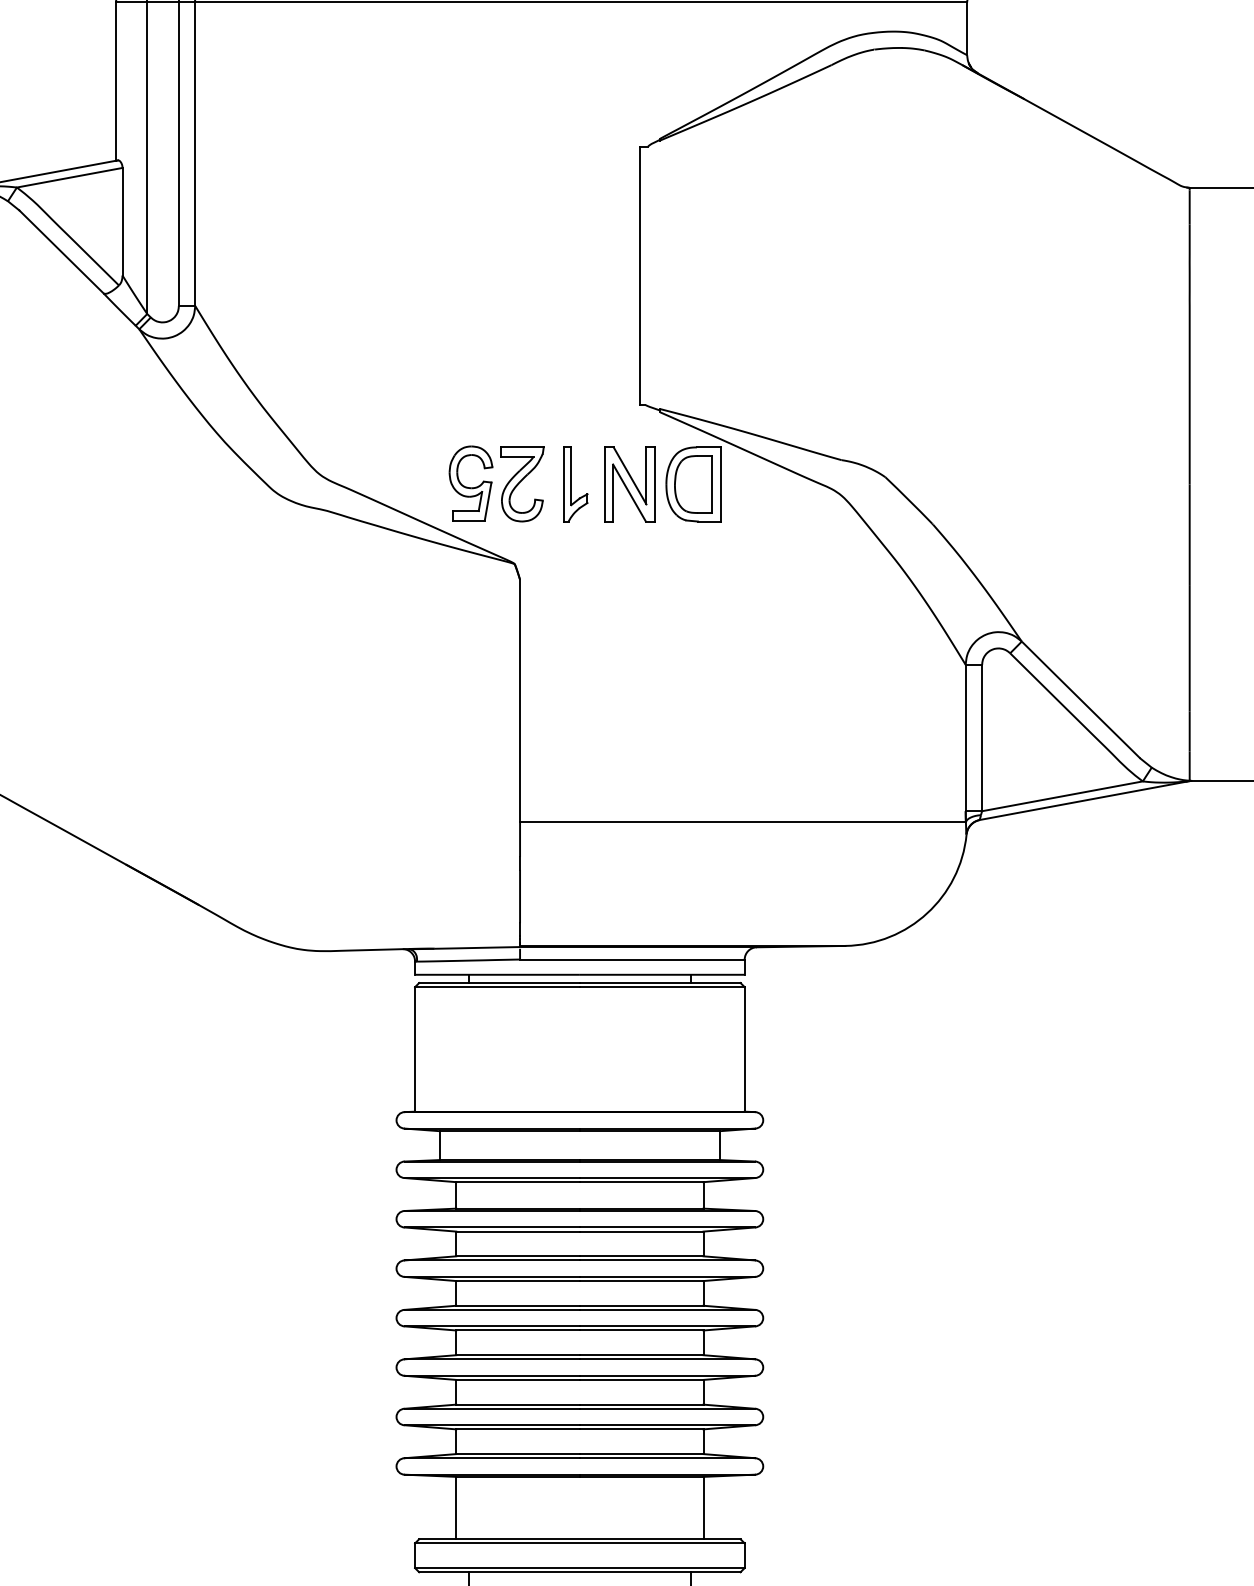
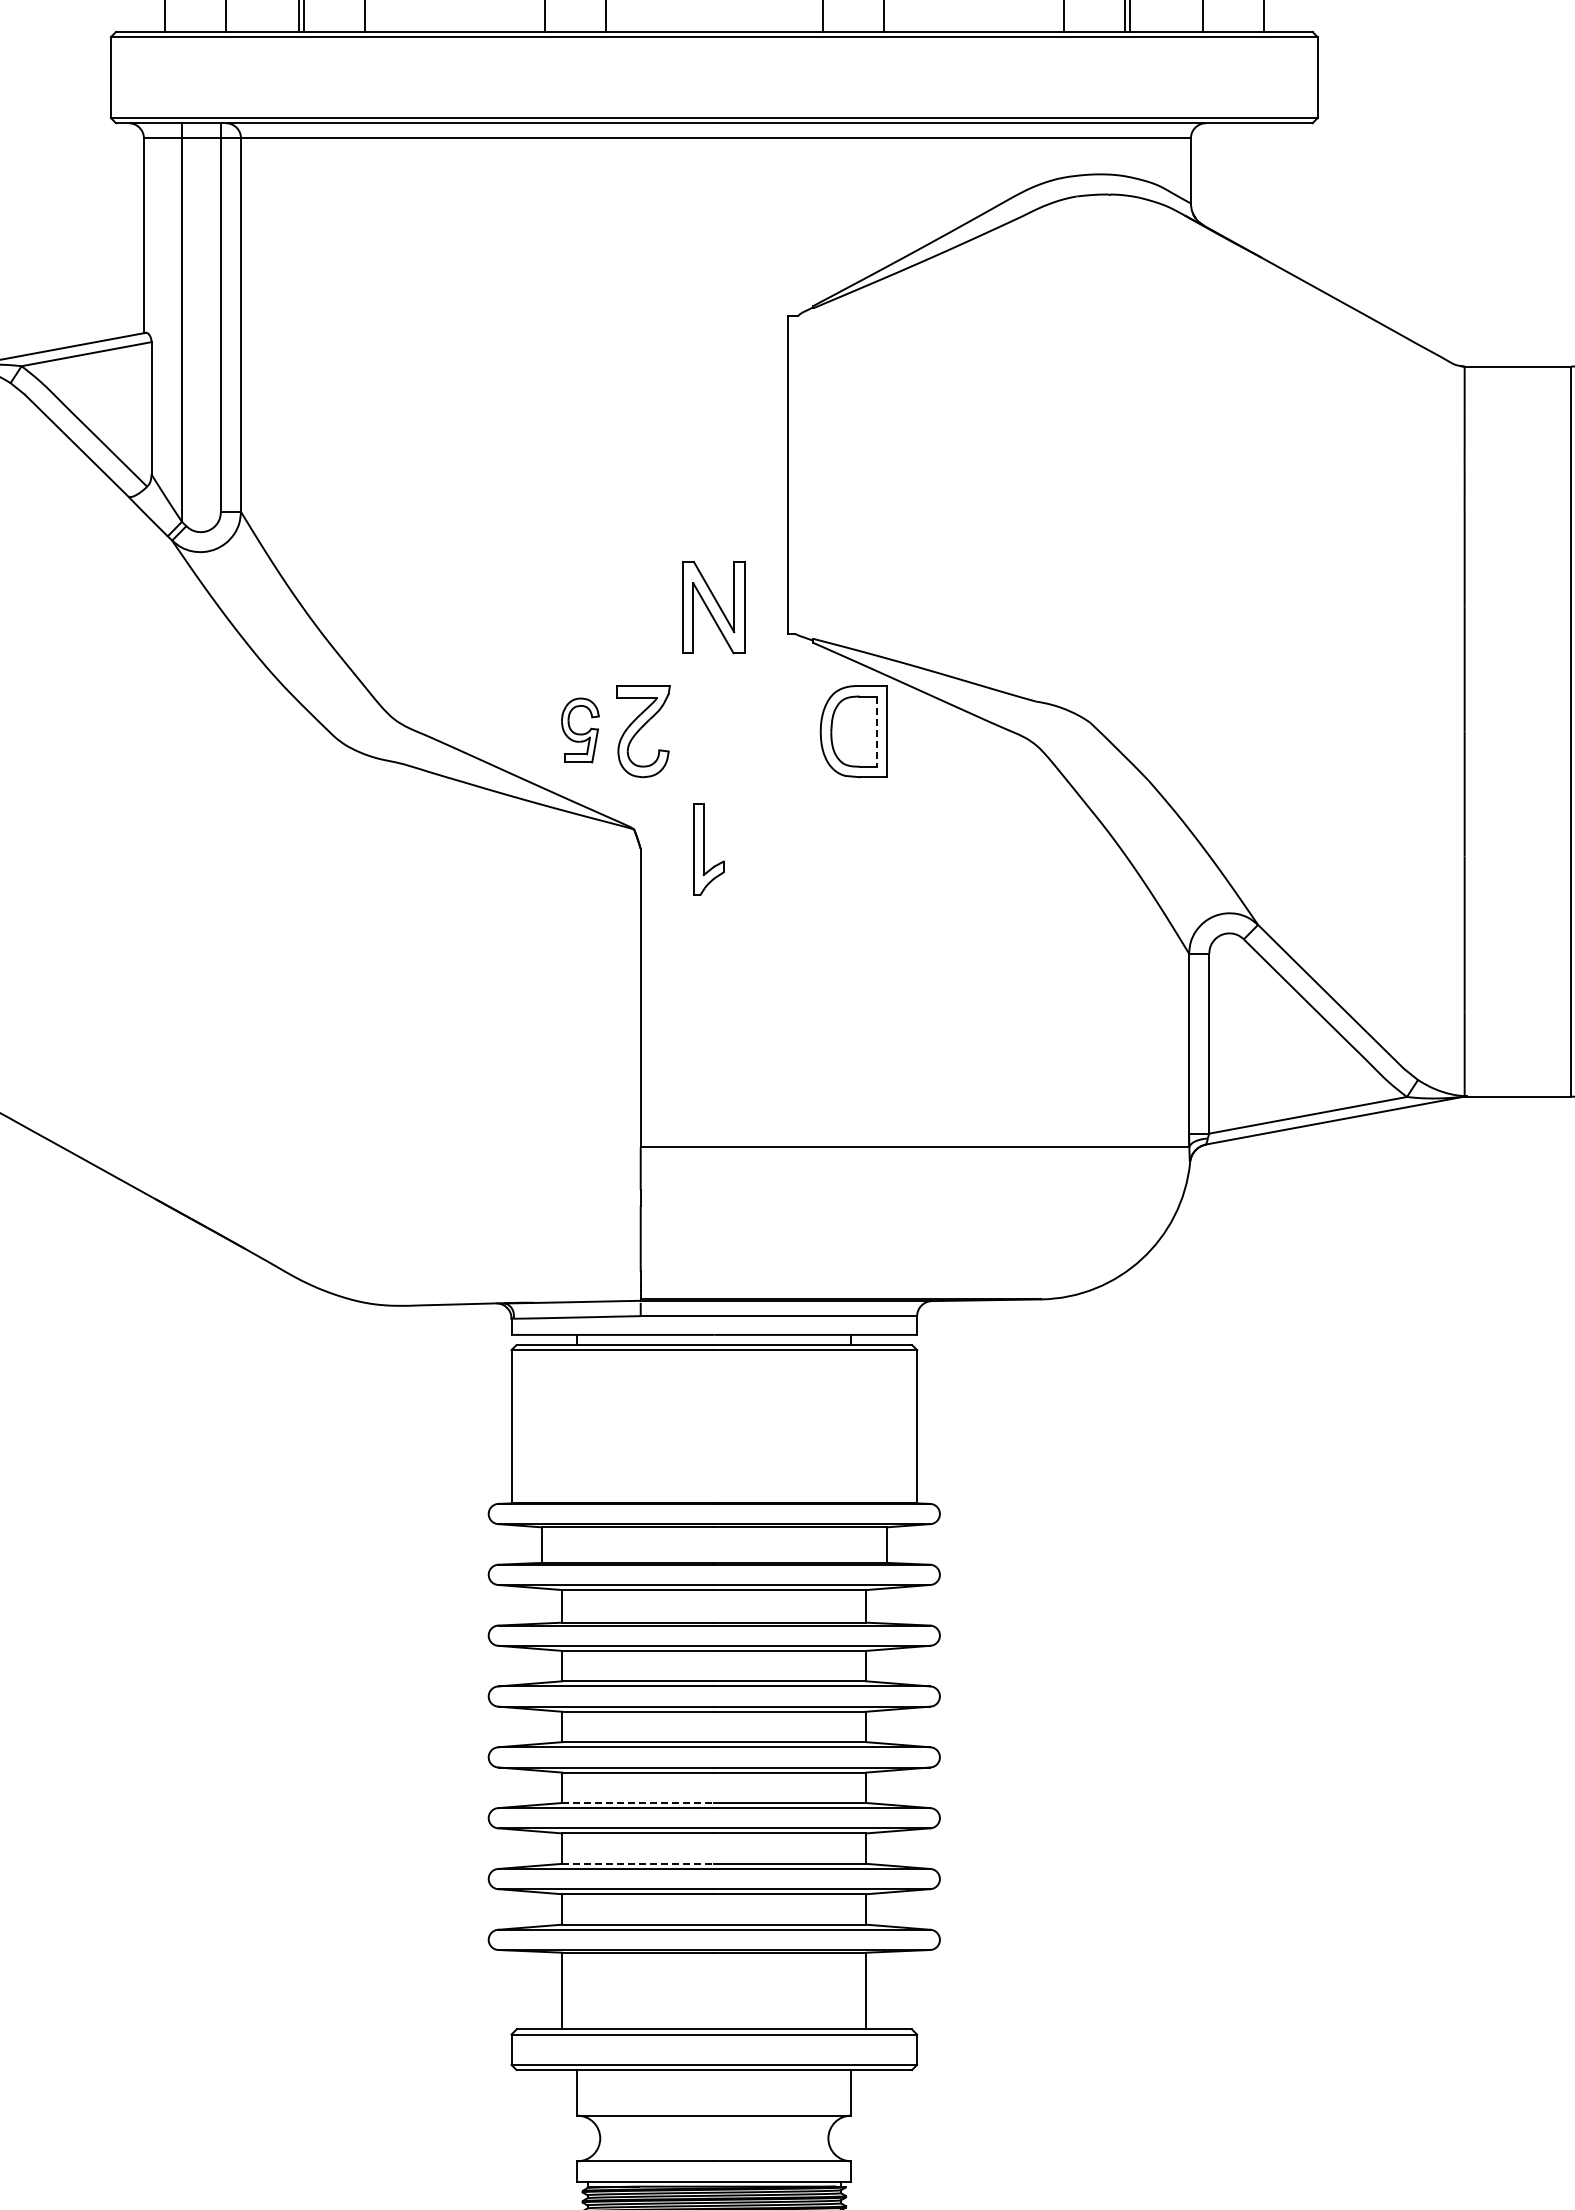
part: (471, 483) -> (580, 730), size x0.7
part: (575, 484) -> (708, 849), moved
part: (629, 484) -> (713, 607), moved
line: (711, 485) -> (876, 732), solid -> dashed
line: (518, 1355) -> (638, 1803), solid -> dashed
line: (518, 1404) -> (638, 1863), solid -> dashed

